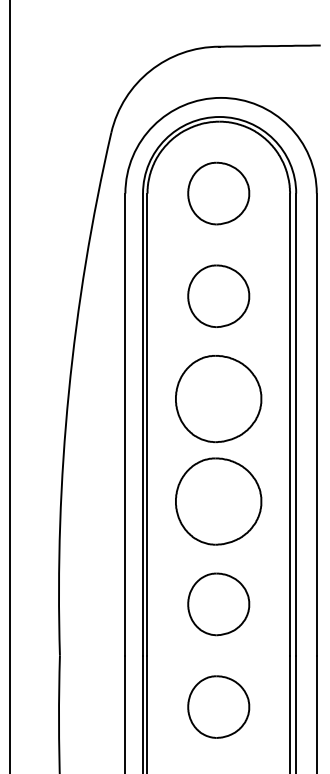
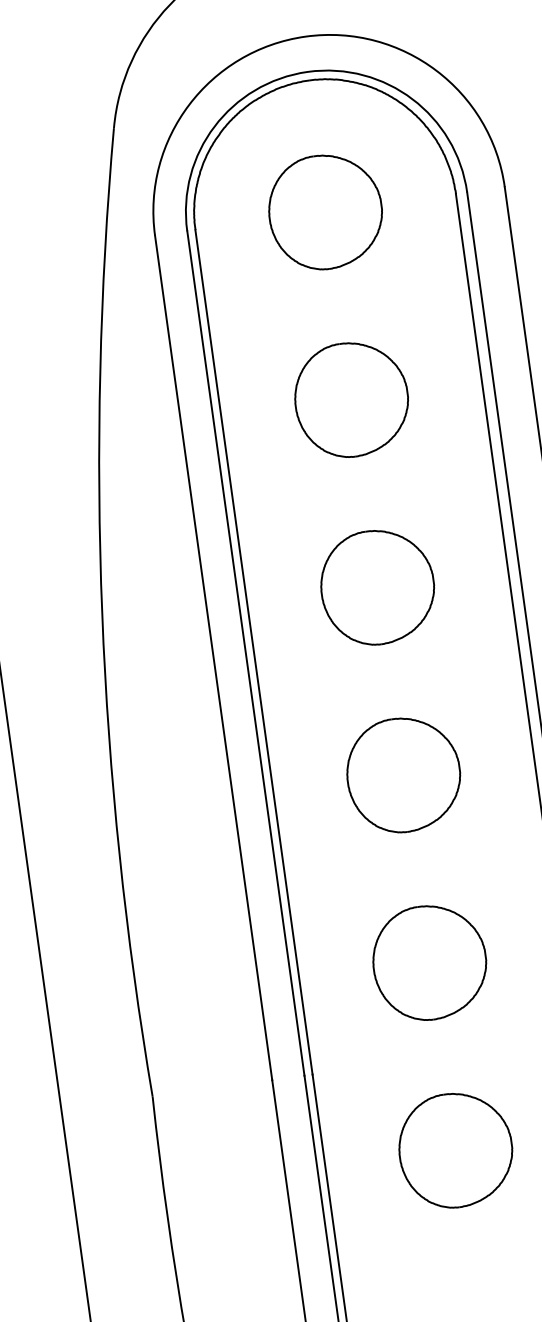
part: (218, 398) -> (377, 586), size x0.71
part: (218, 501) -> (403, 774), size x0.71

